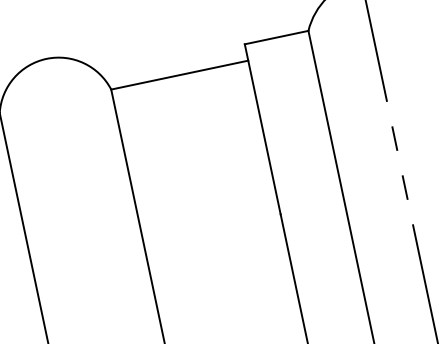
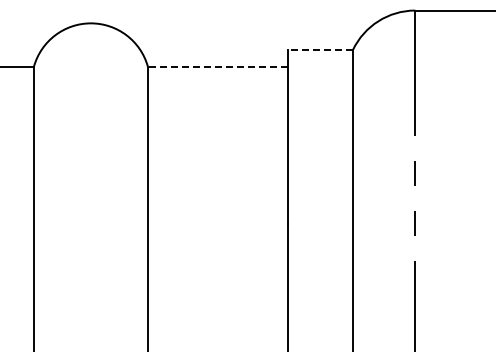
line: (276, 37) -> (320, 49), solid -> dashed
line: (179, 75) -> (217, 66), solid -> dashed

